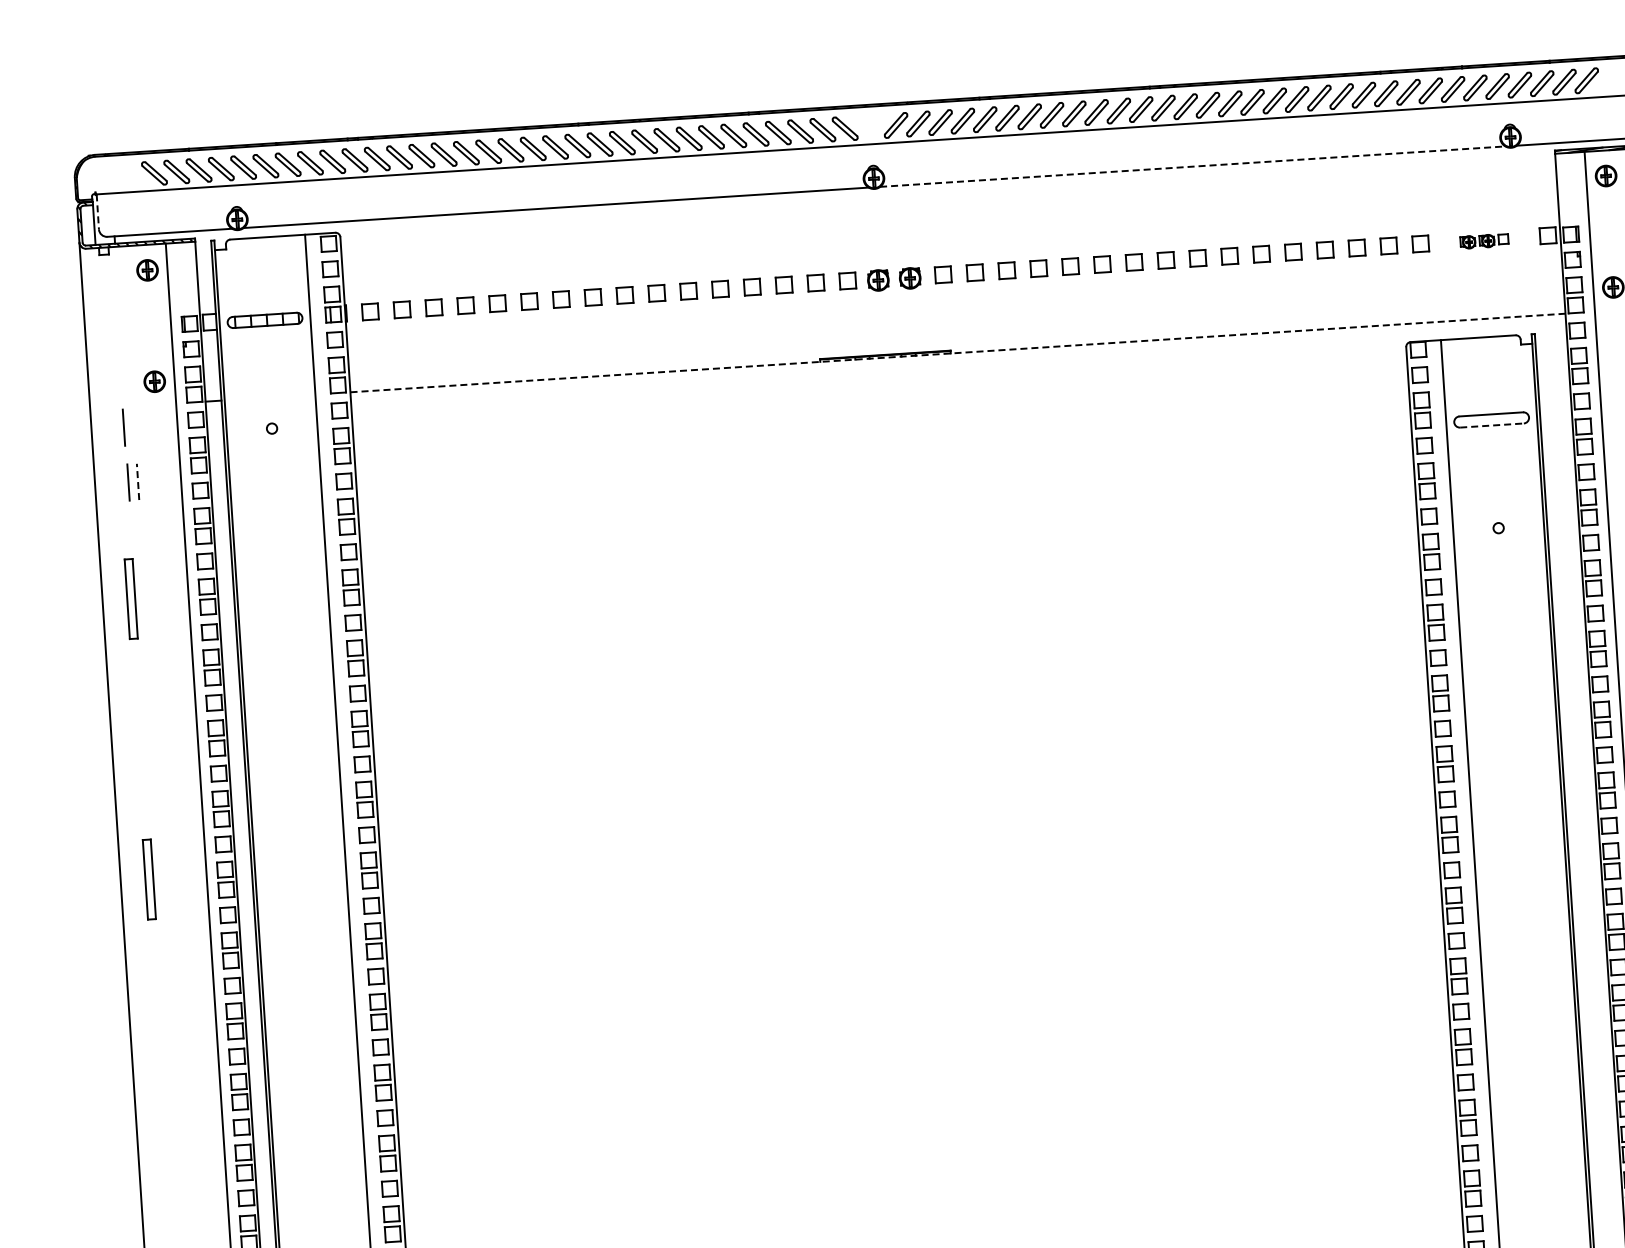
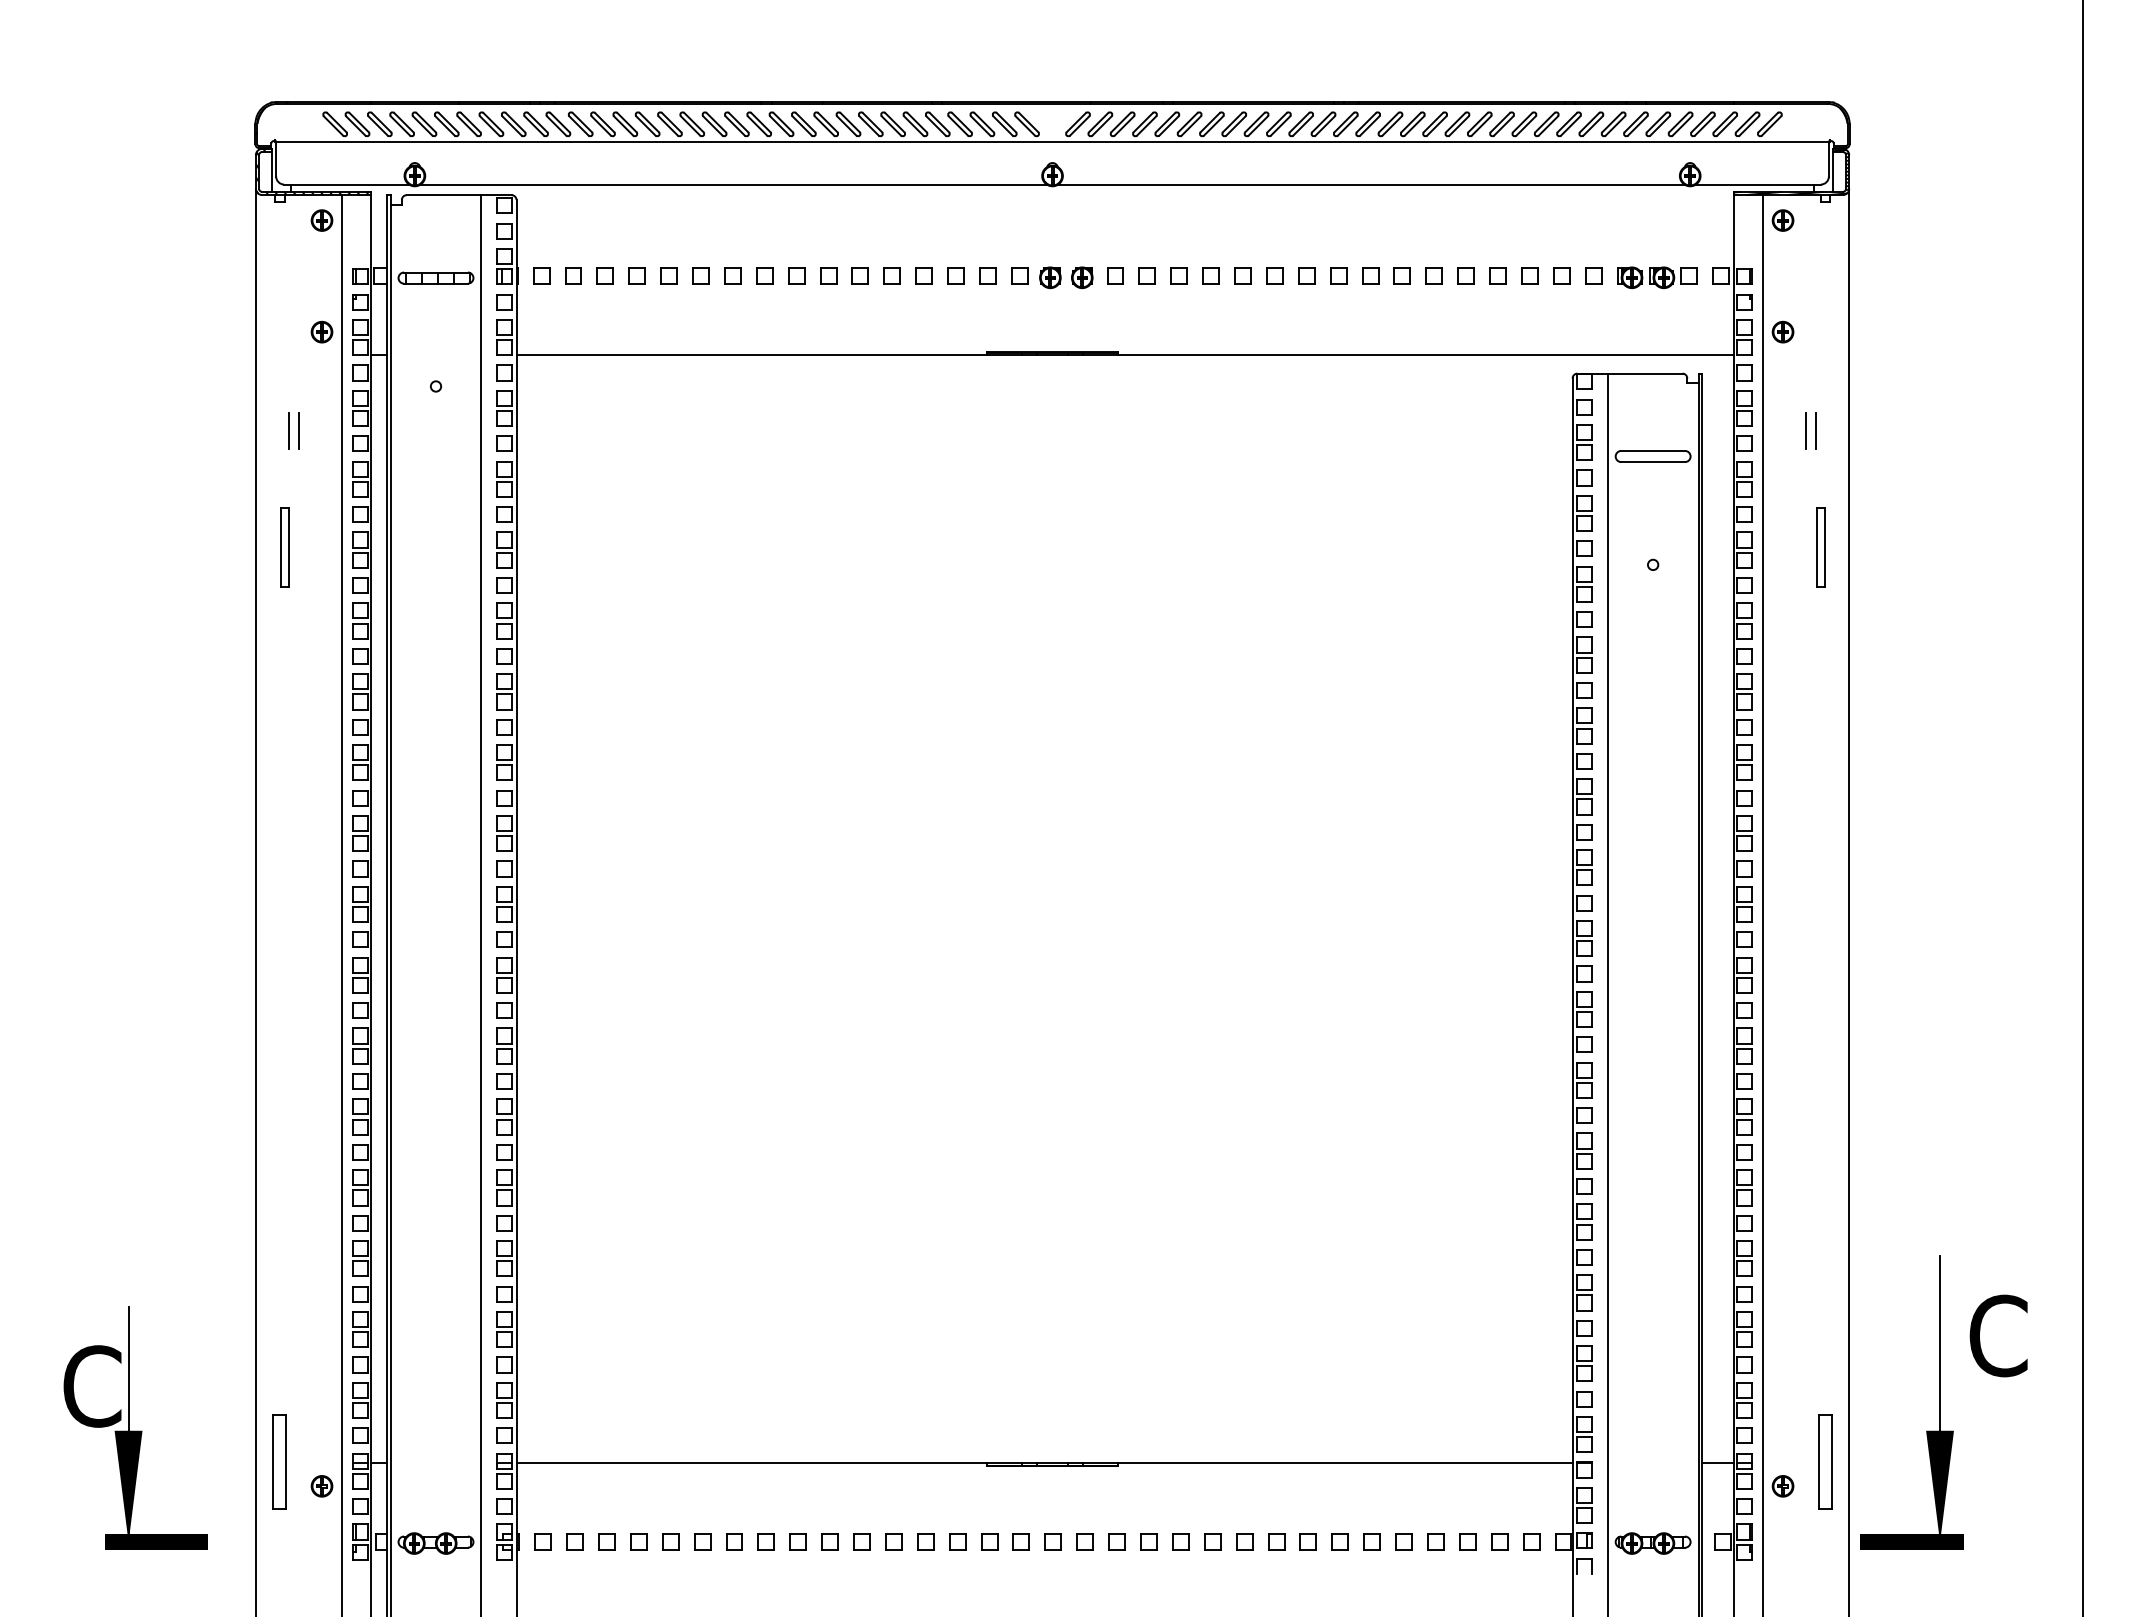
line: (1192, 166) -> (1371, 184), dashed -> solid
line: (98, 212) -> (276, 159), dashed -> solid
part: (1484, 240) -> (1657, 277), size x1.67
line: (958, 353) -> (1125, 355), dashed -> solid
line: (1492, 425) -> (1653, 462), dashed -> solid
line: (123, 427) -> (287, 375), removed
line: (137, 481) -> (298, 430), dashed -> solid
part: (149, 879) -> (284, 828), removed

